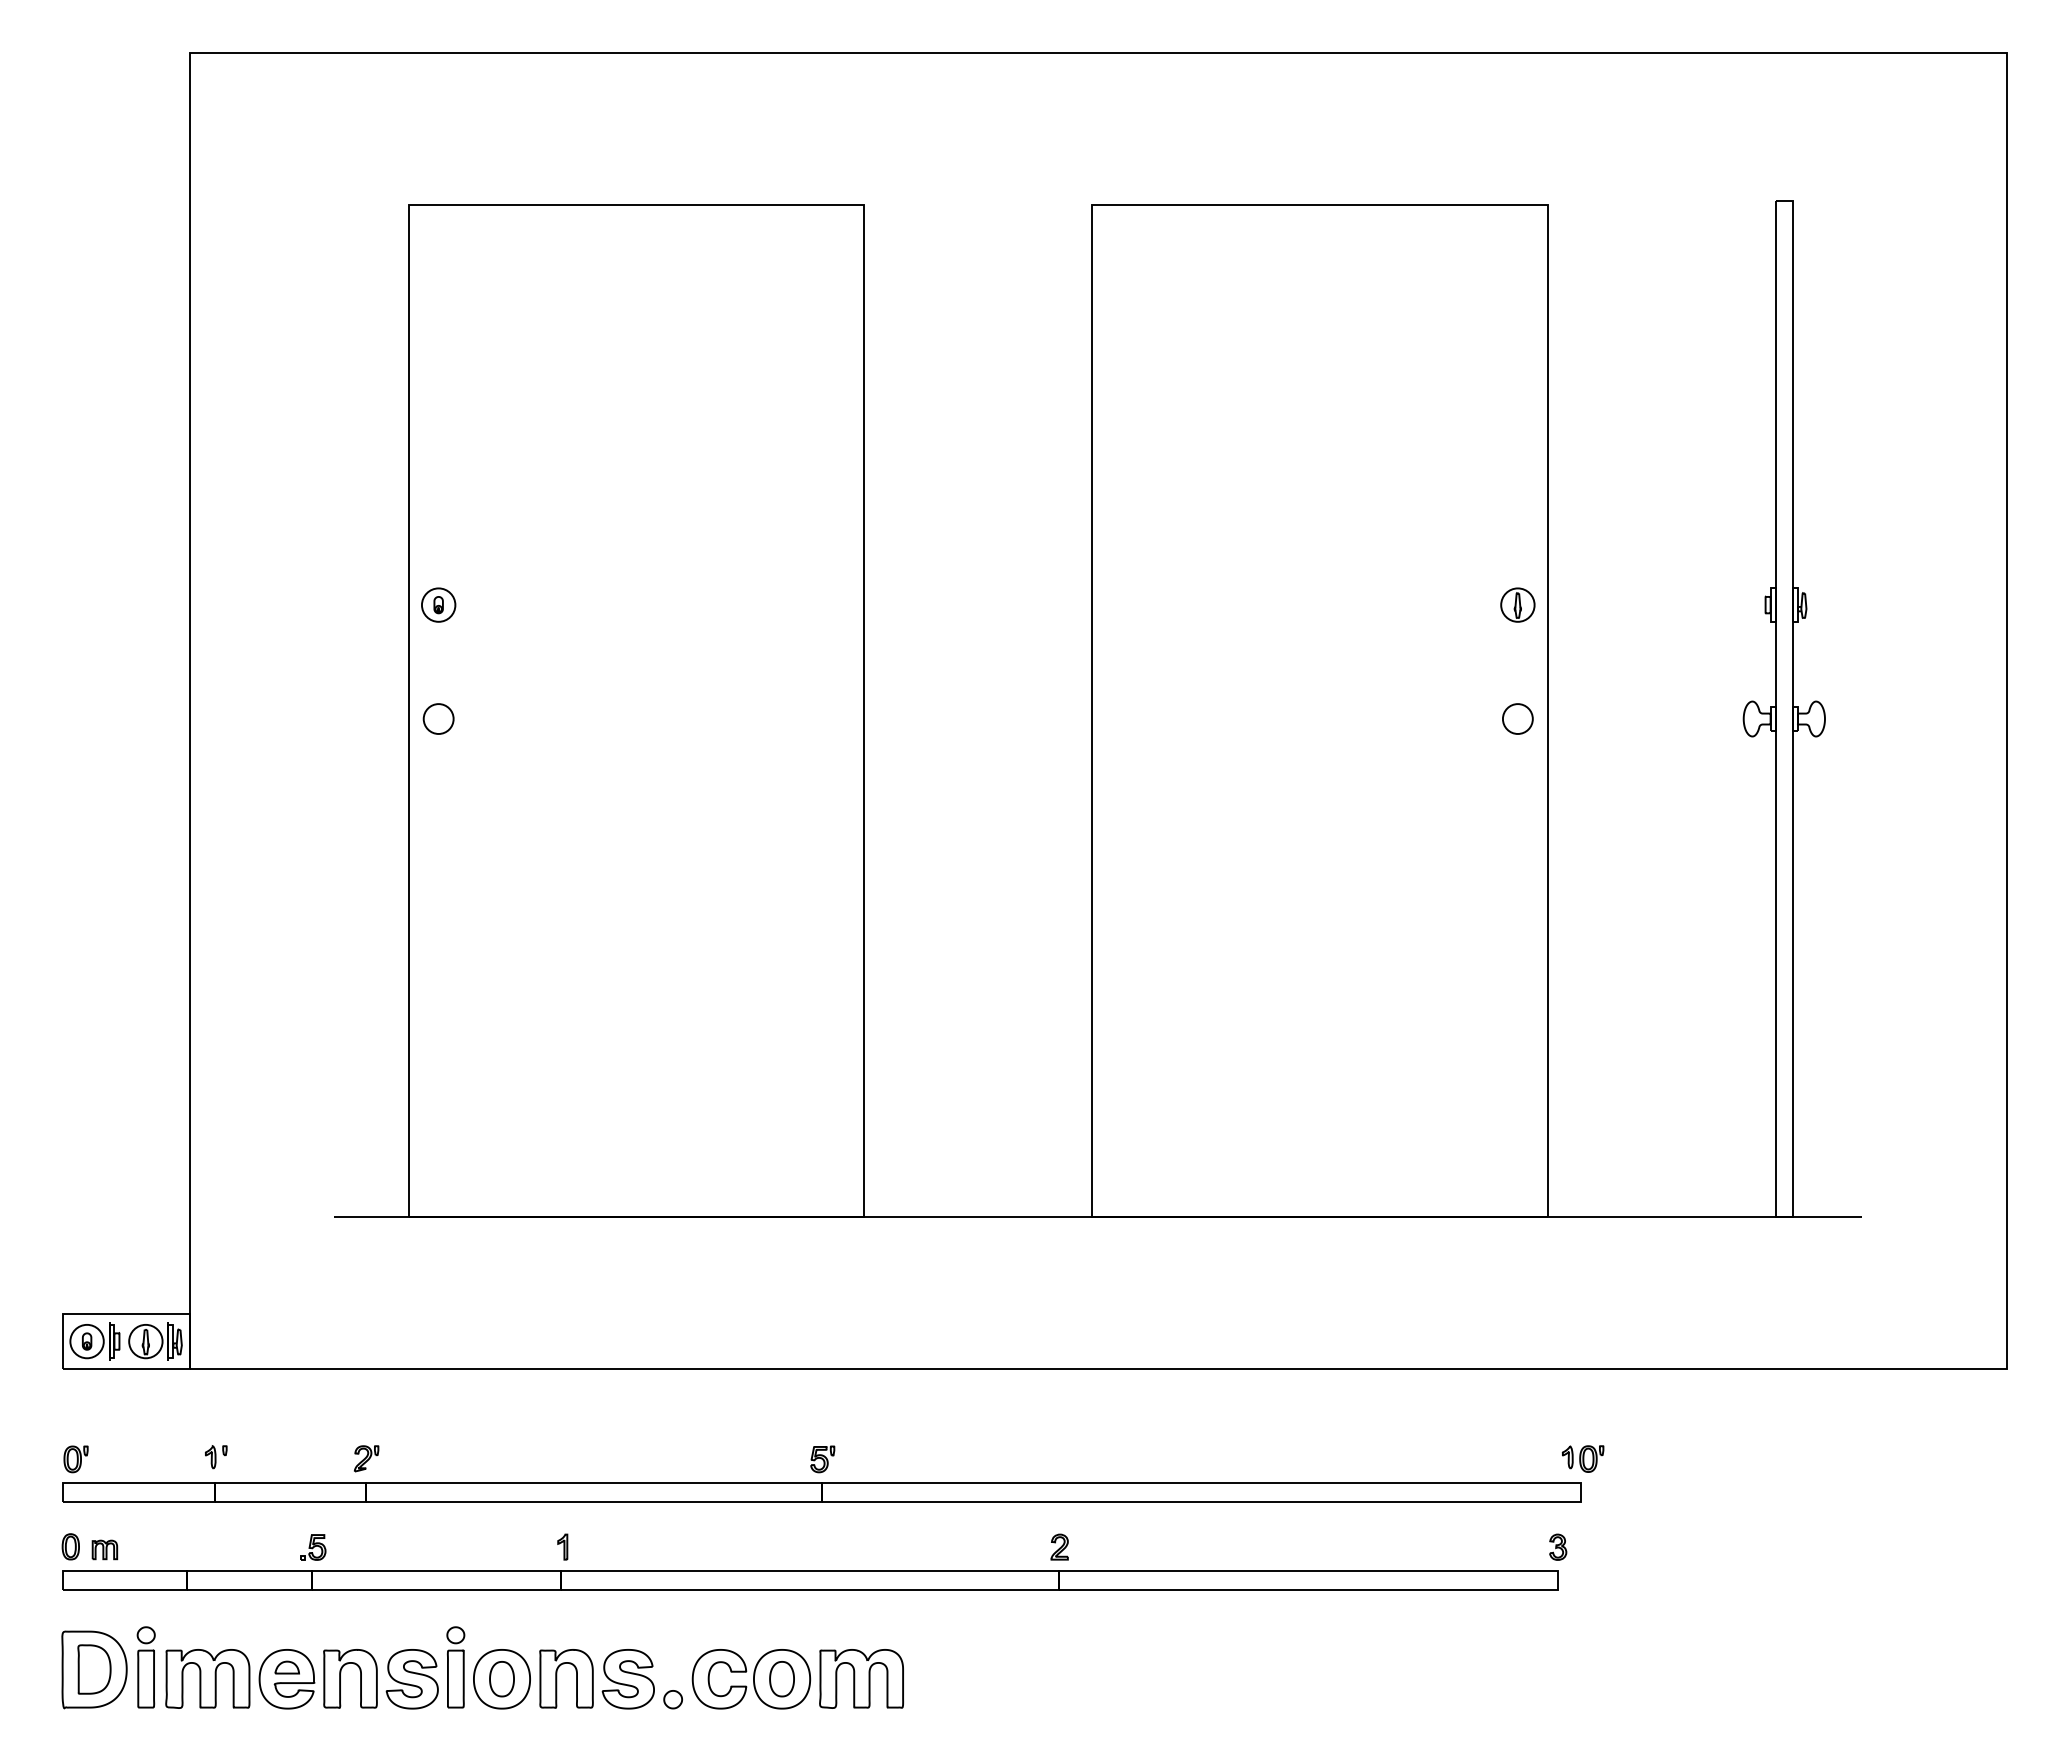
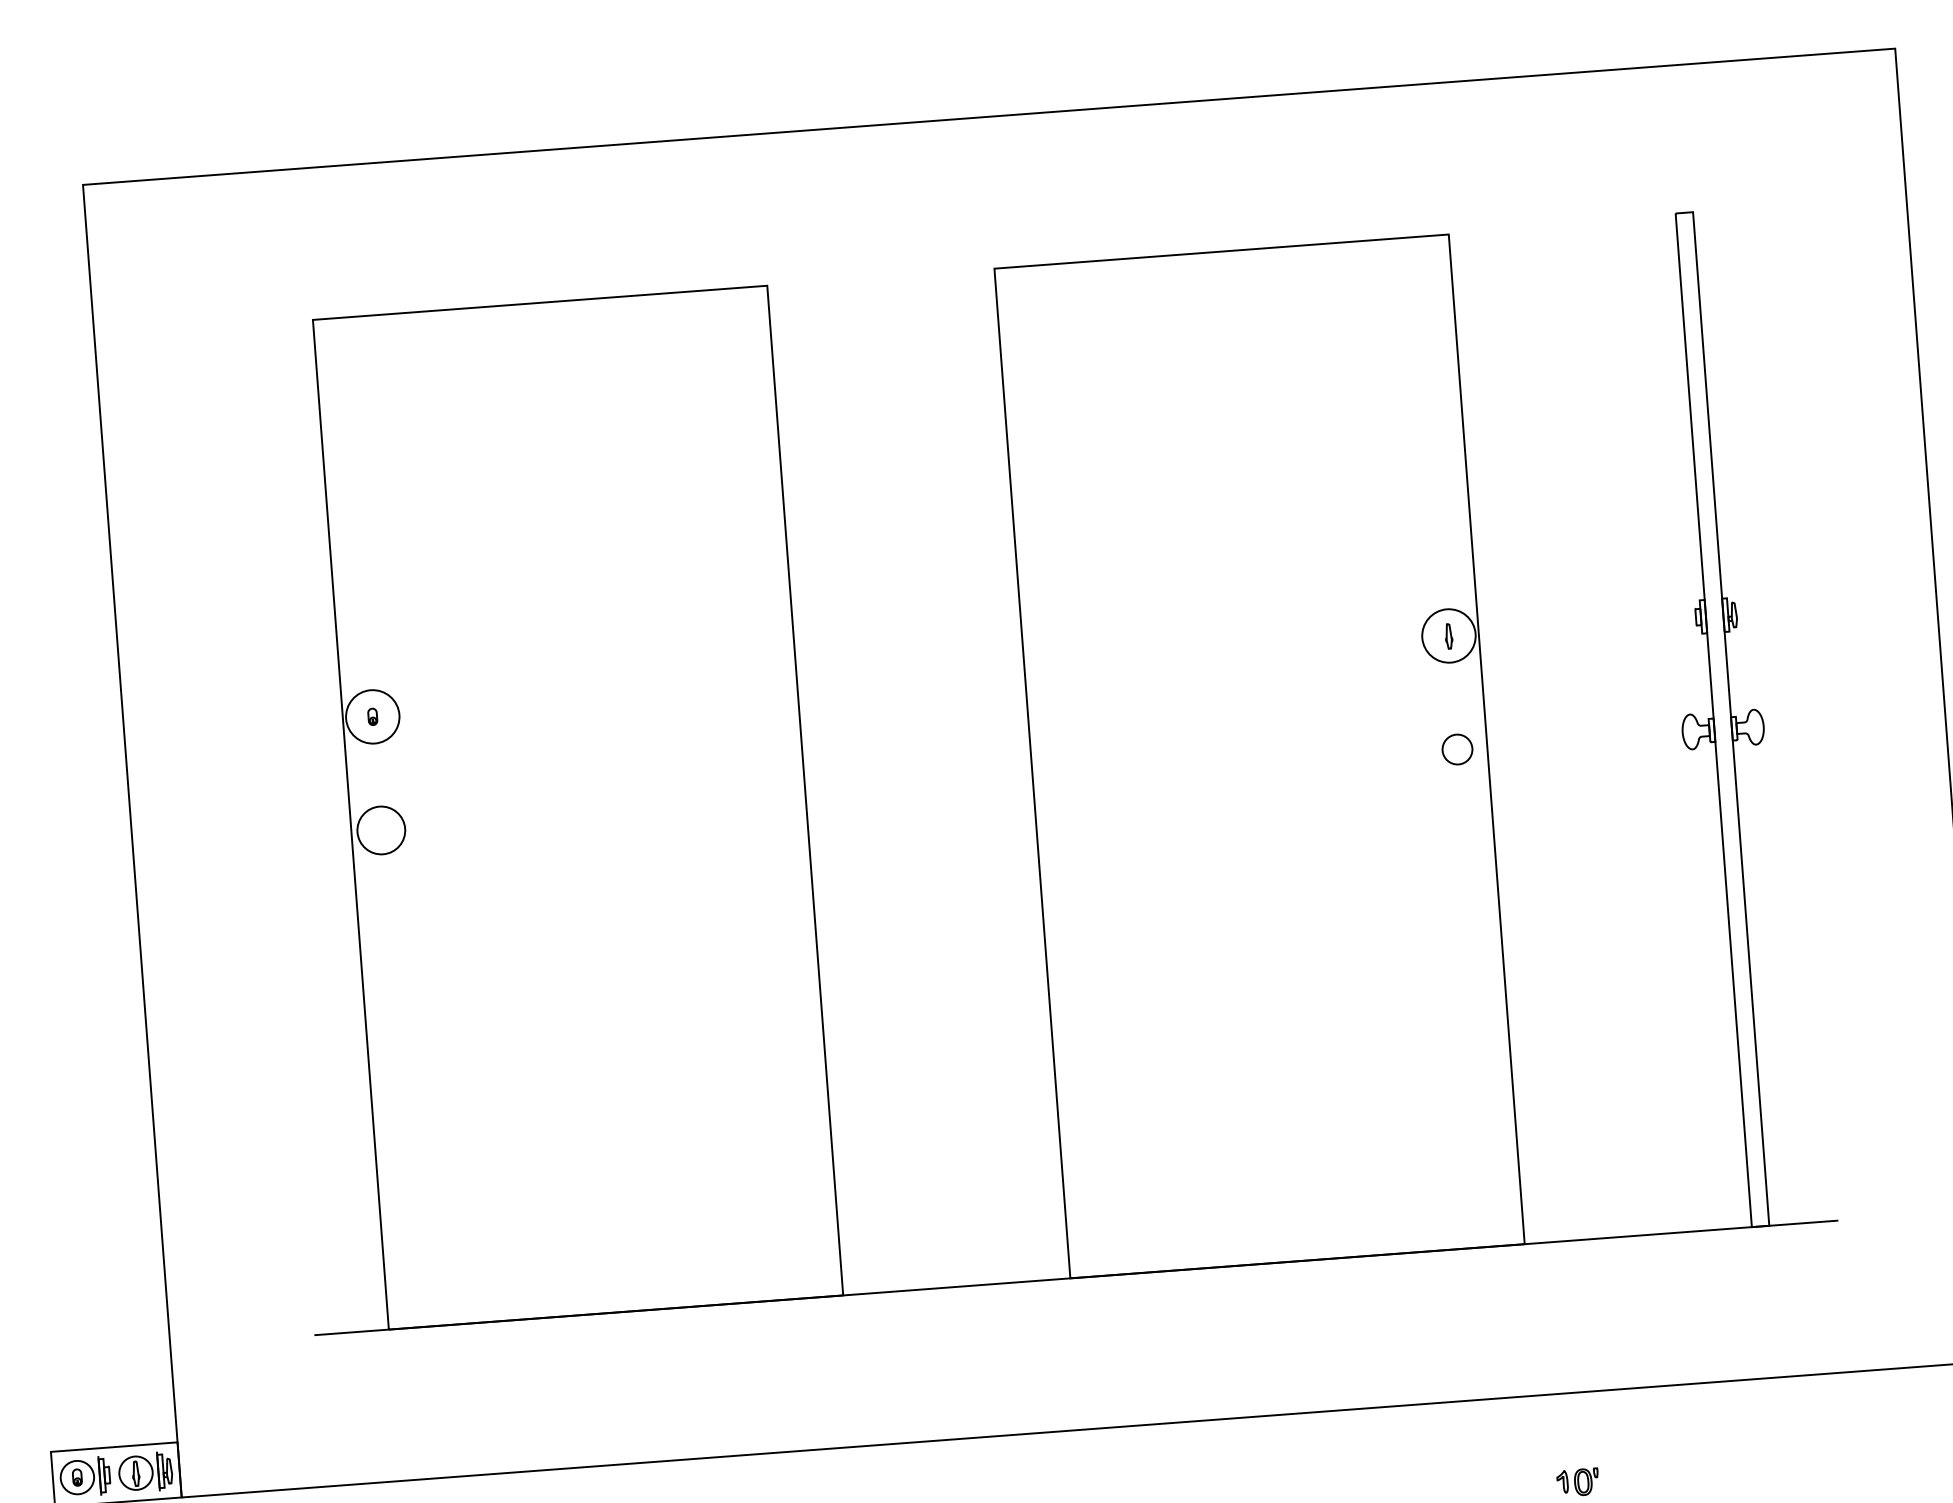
circle: (438, 604) -> (372, 716), size x1.6
circle: (1517, 604) -> (1448, 635), size x1.6
circle: (438, 718) -> (381, 829), size x1.6

